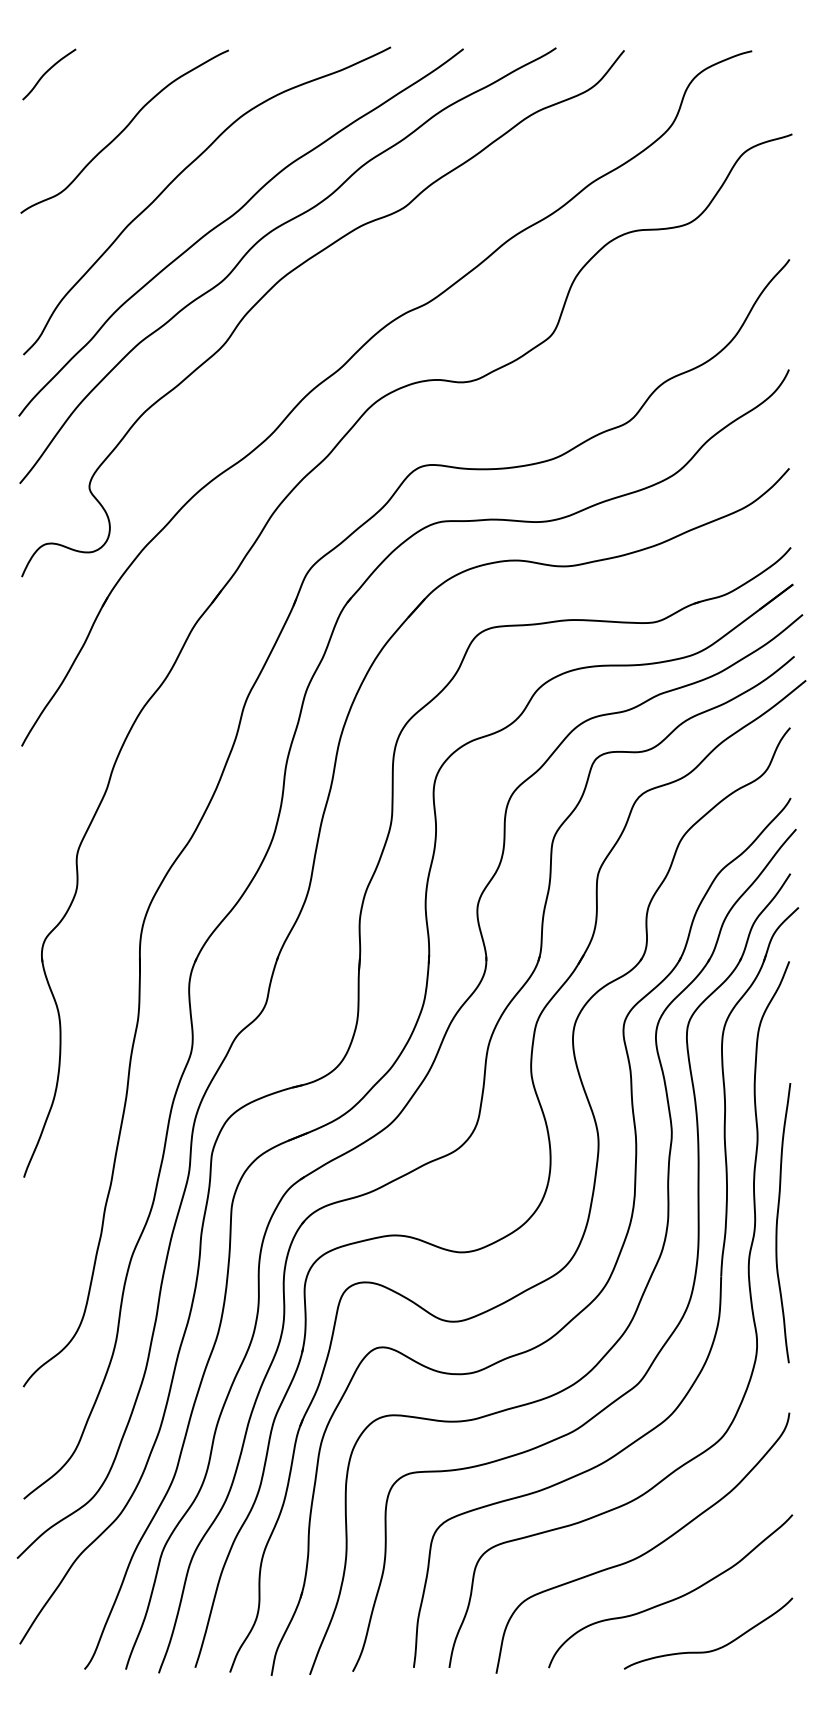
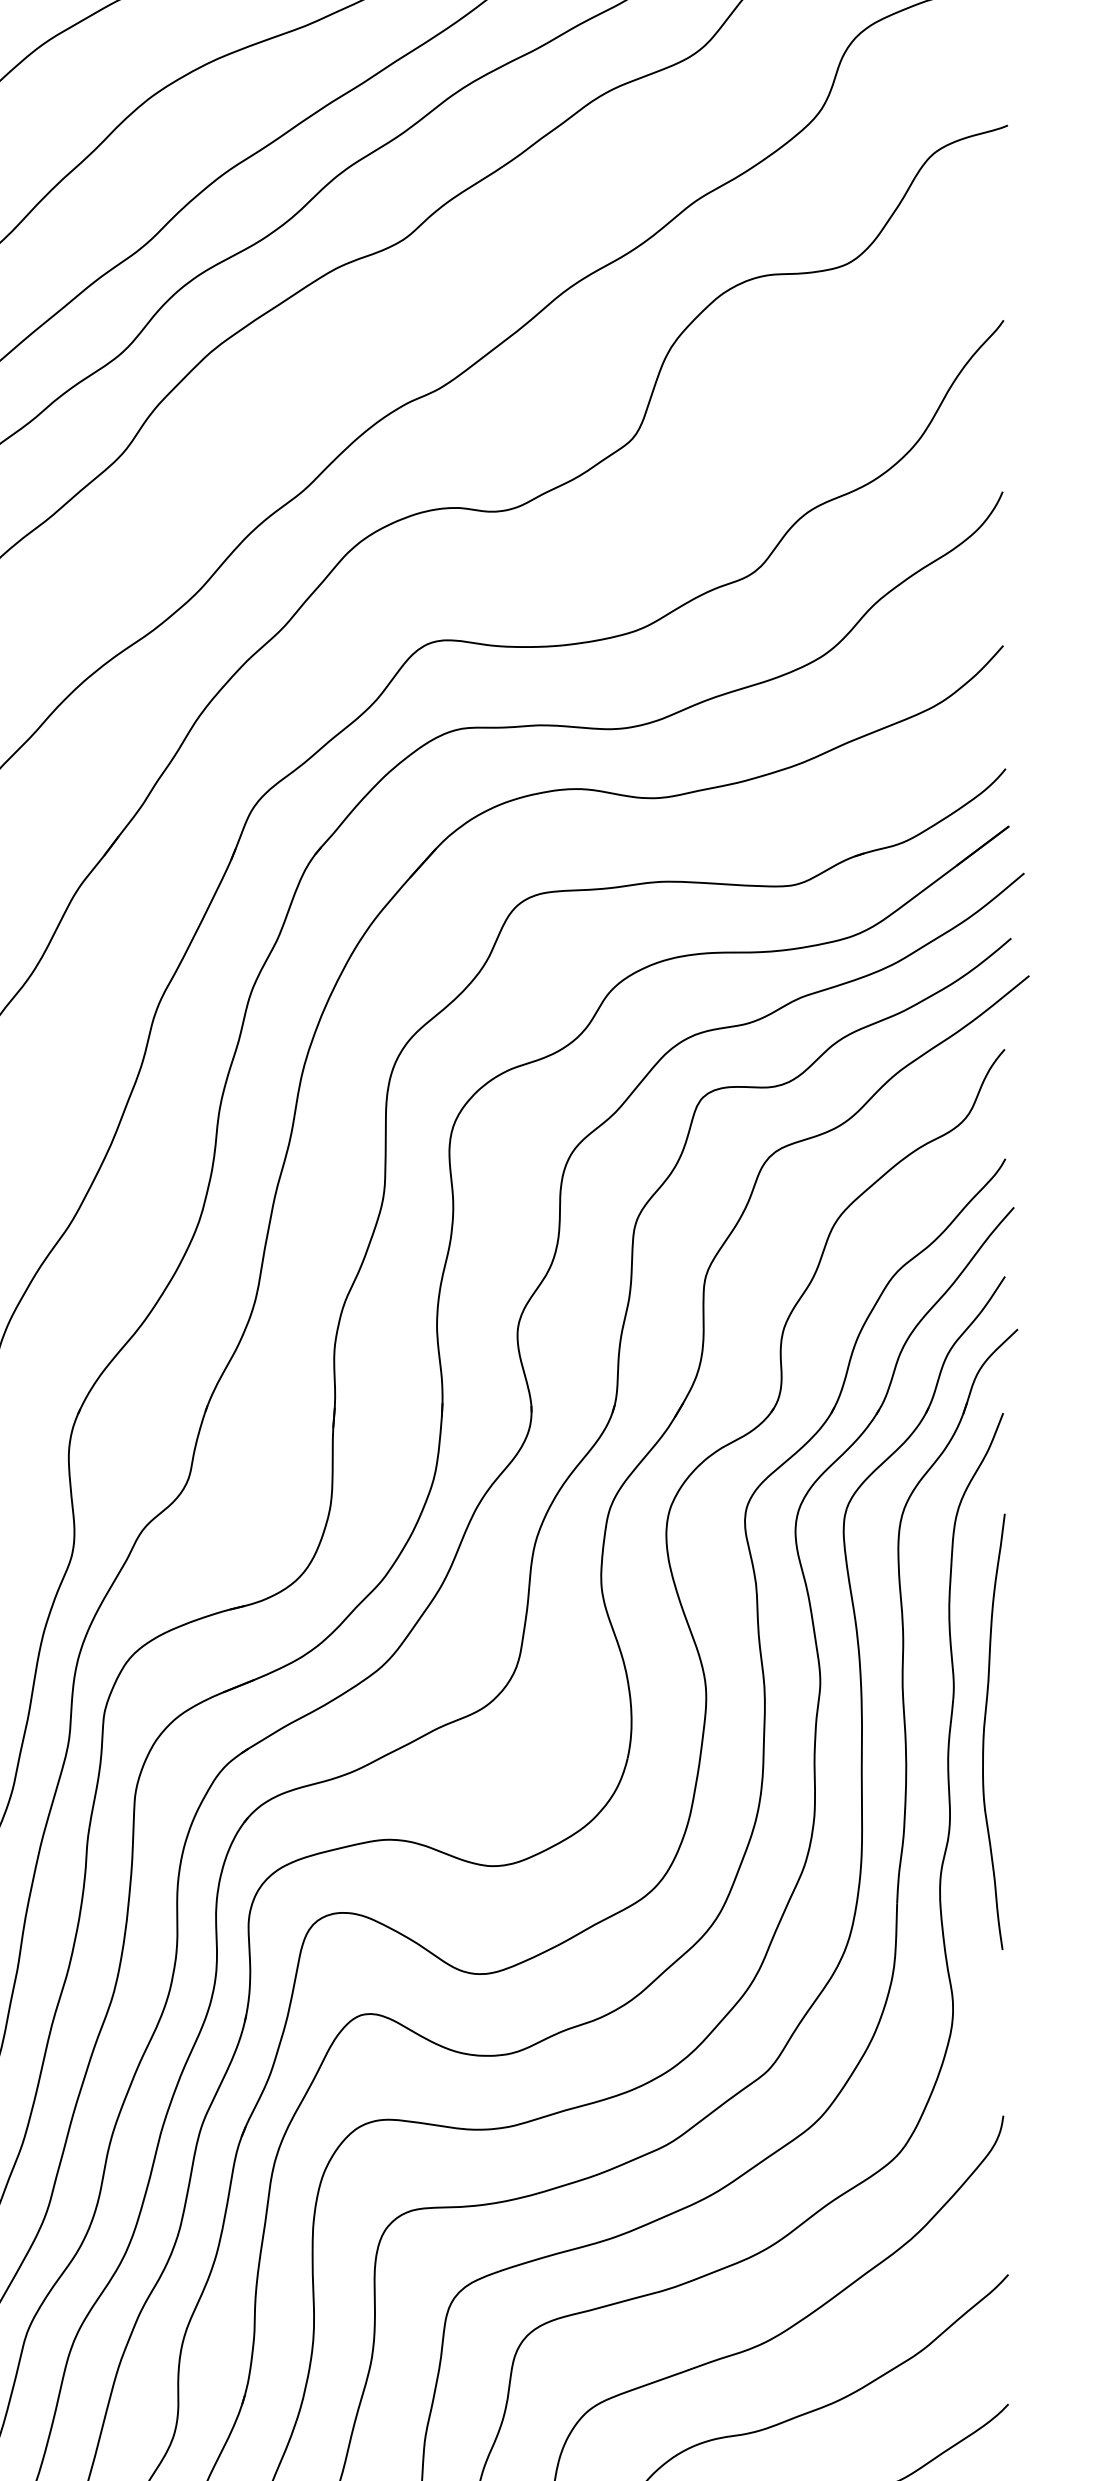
curve: (777, 1223) -> (984, 1732), moved

